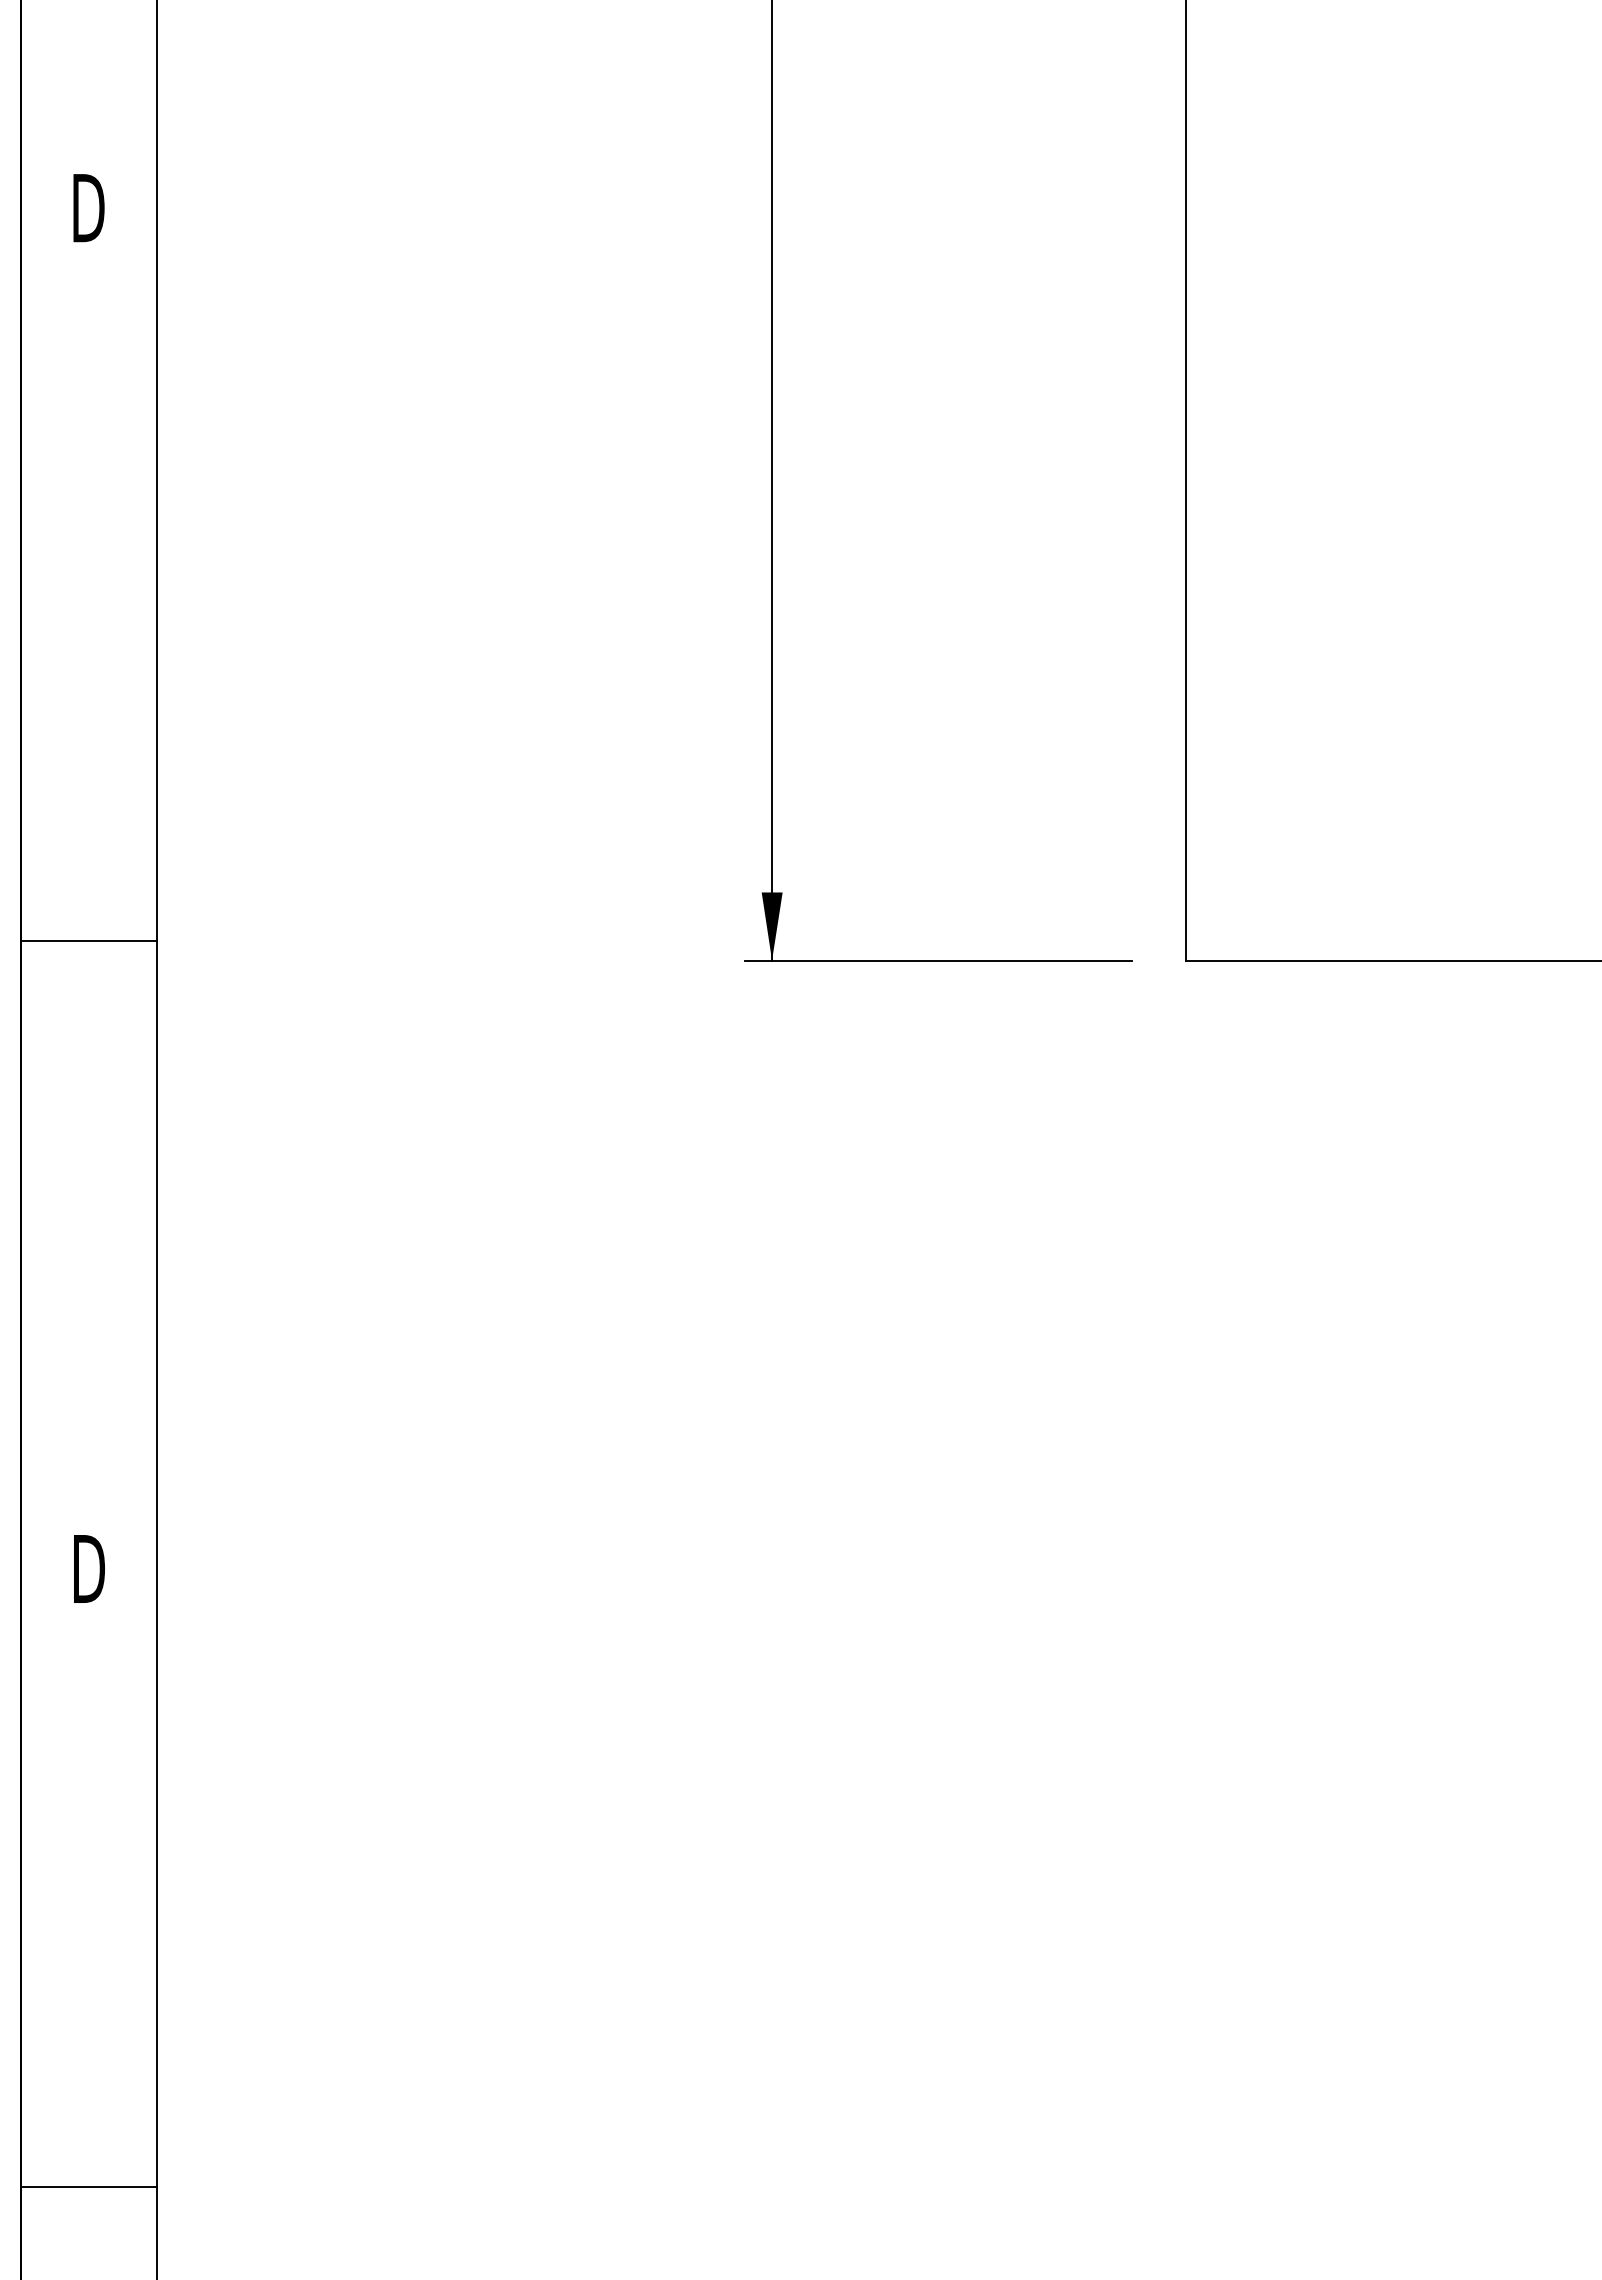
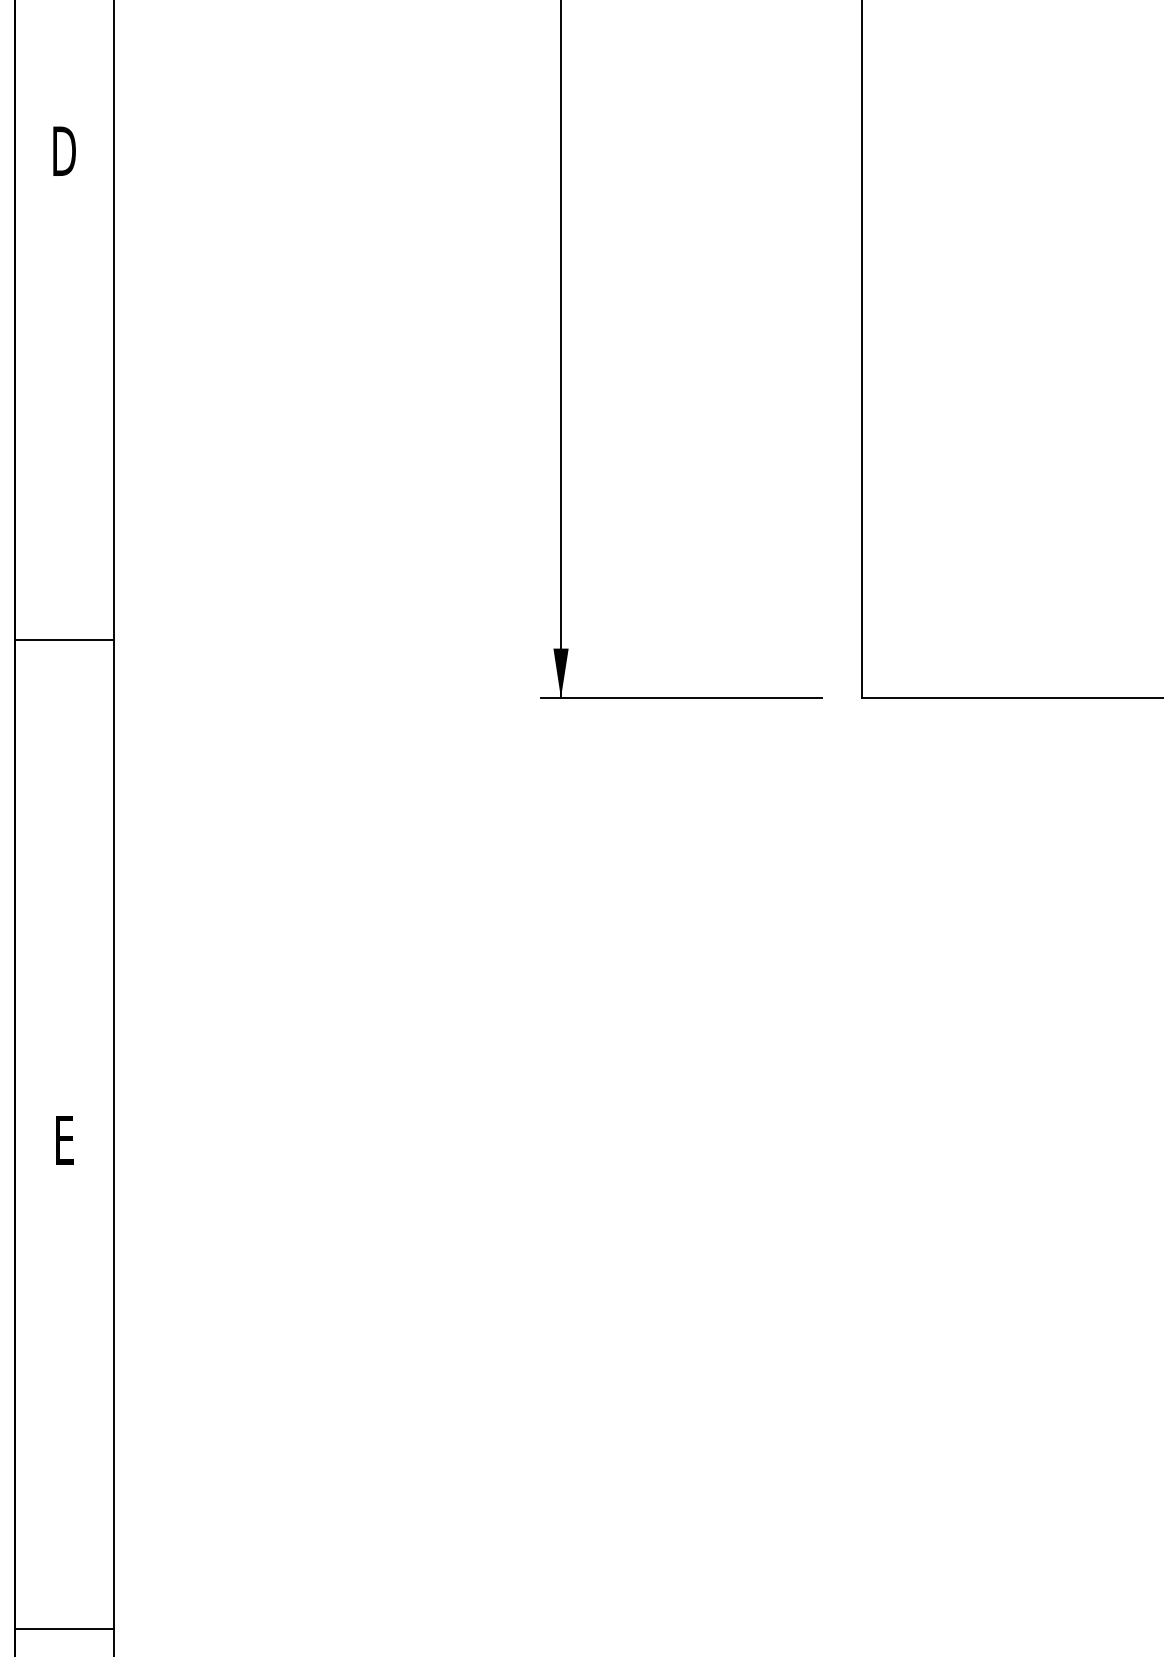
line: (88, 941) -> (64, 640), moved
text: (89, 1568) -> (64, 1139), D -> E
line: (88, 2186) -> (64, 1628), moved

